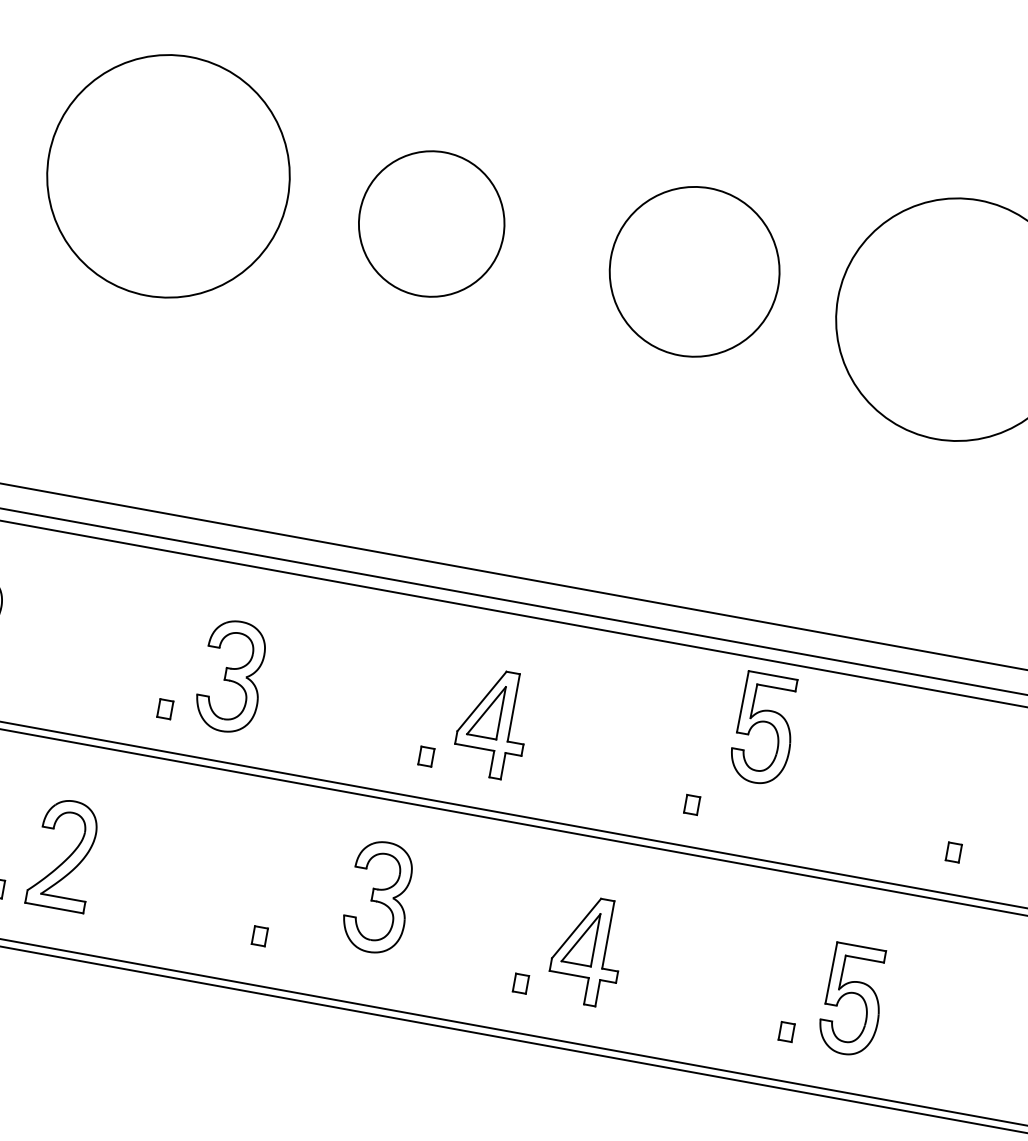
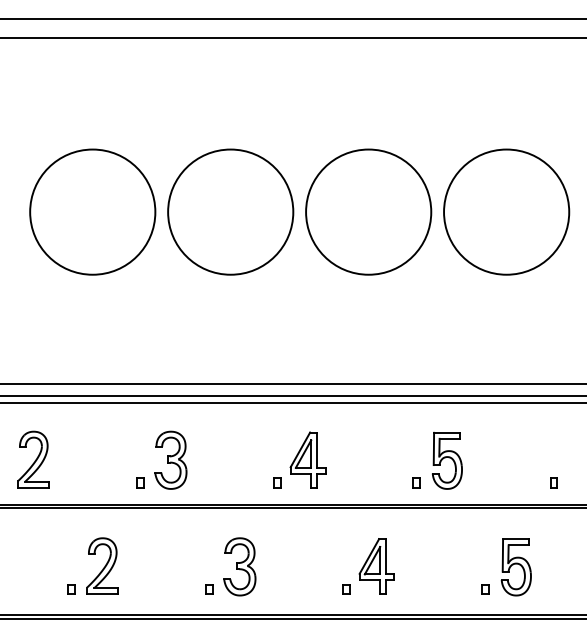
circle: (431, 222) -> (230, 211), size x1.67
circle: (694, 270) -> (368, 211), size x1.43
part: (764, 728) -> (447, 460), moved
part: (377, 896) -> (239, 566), moved

